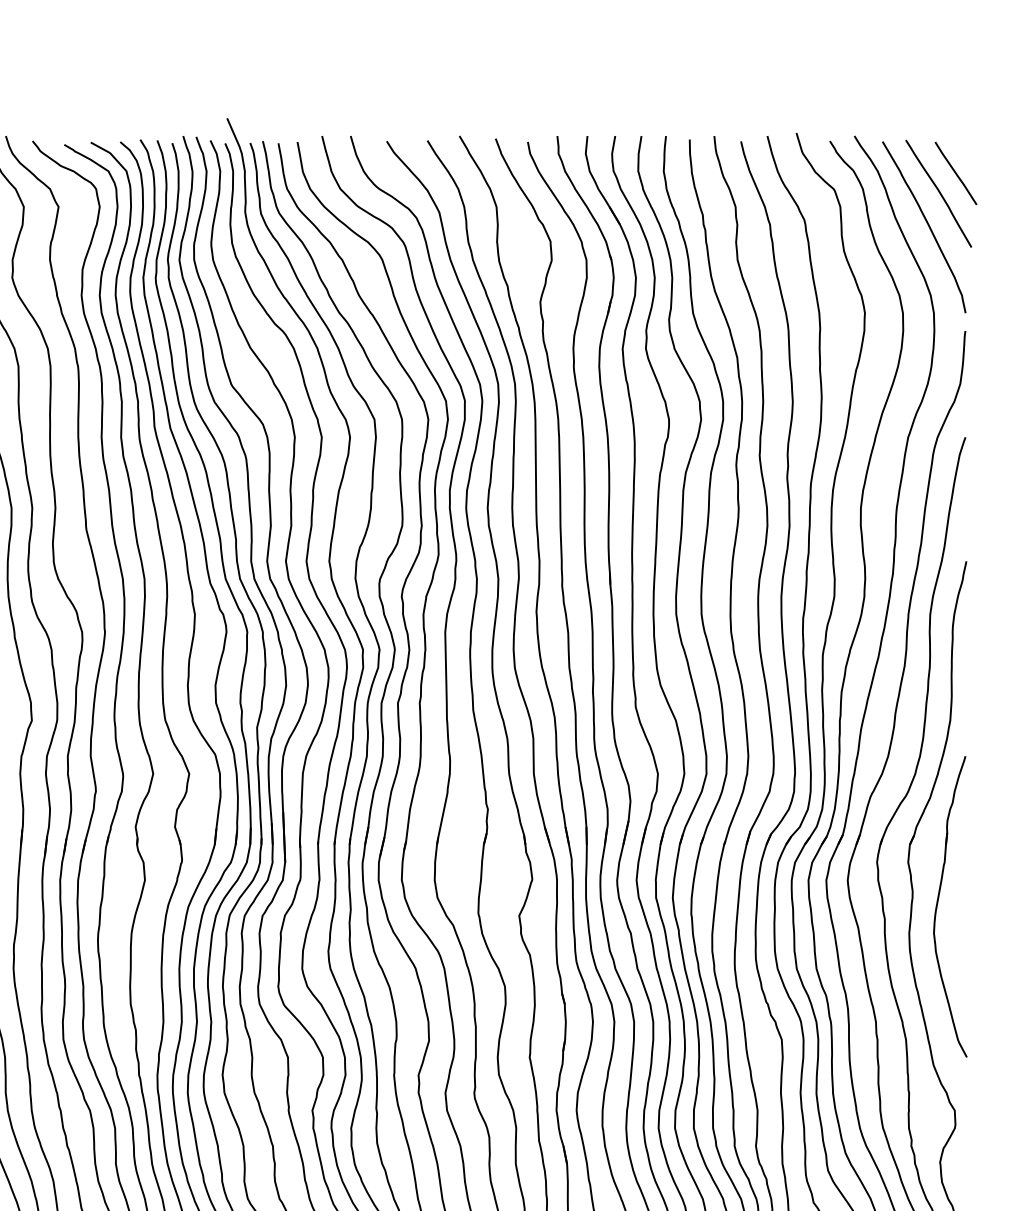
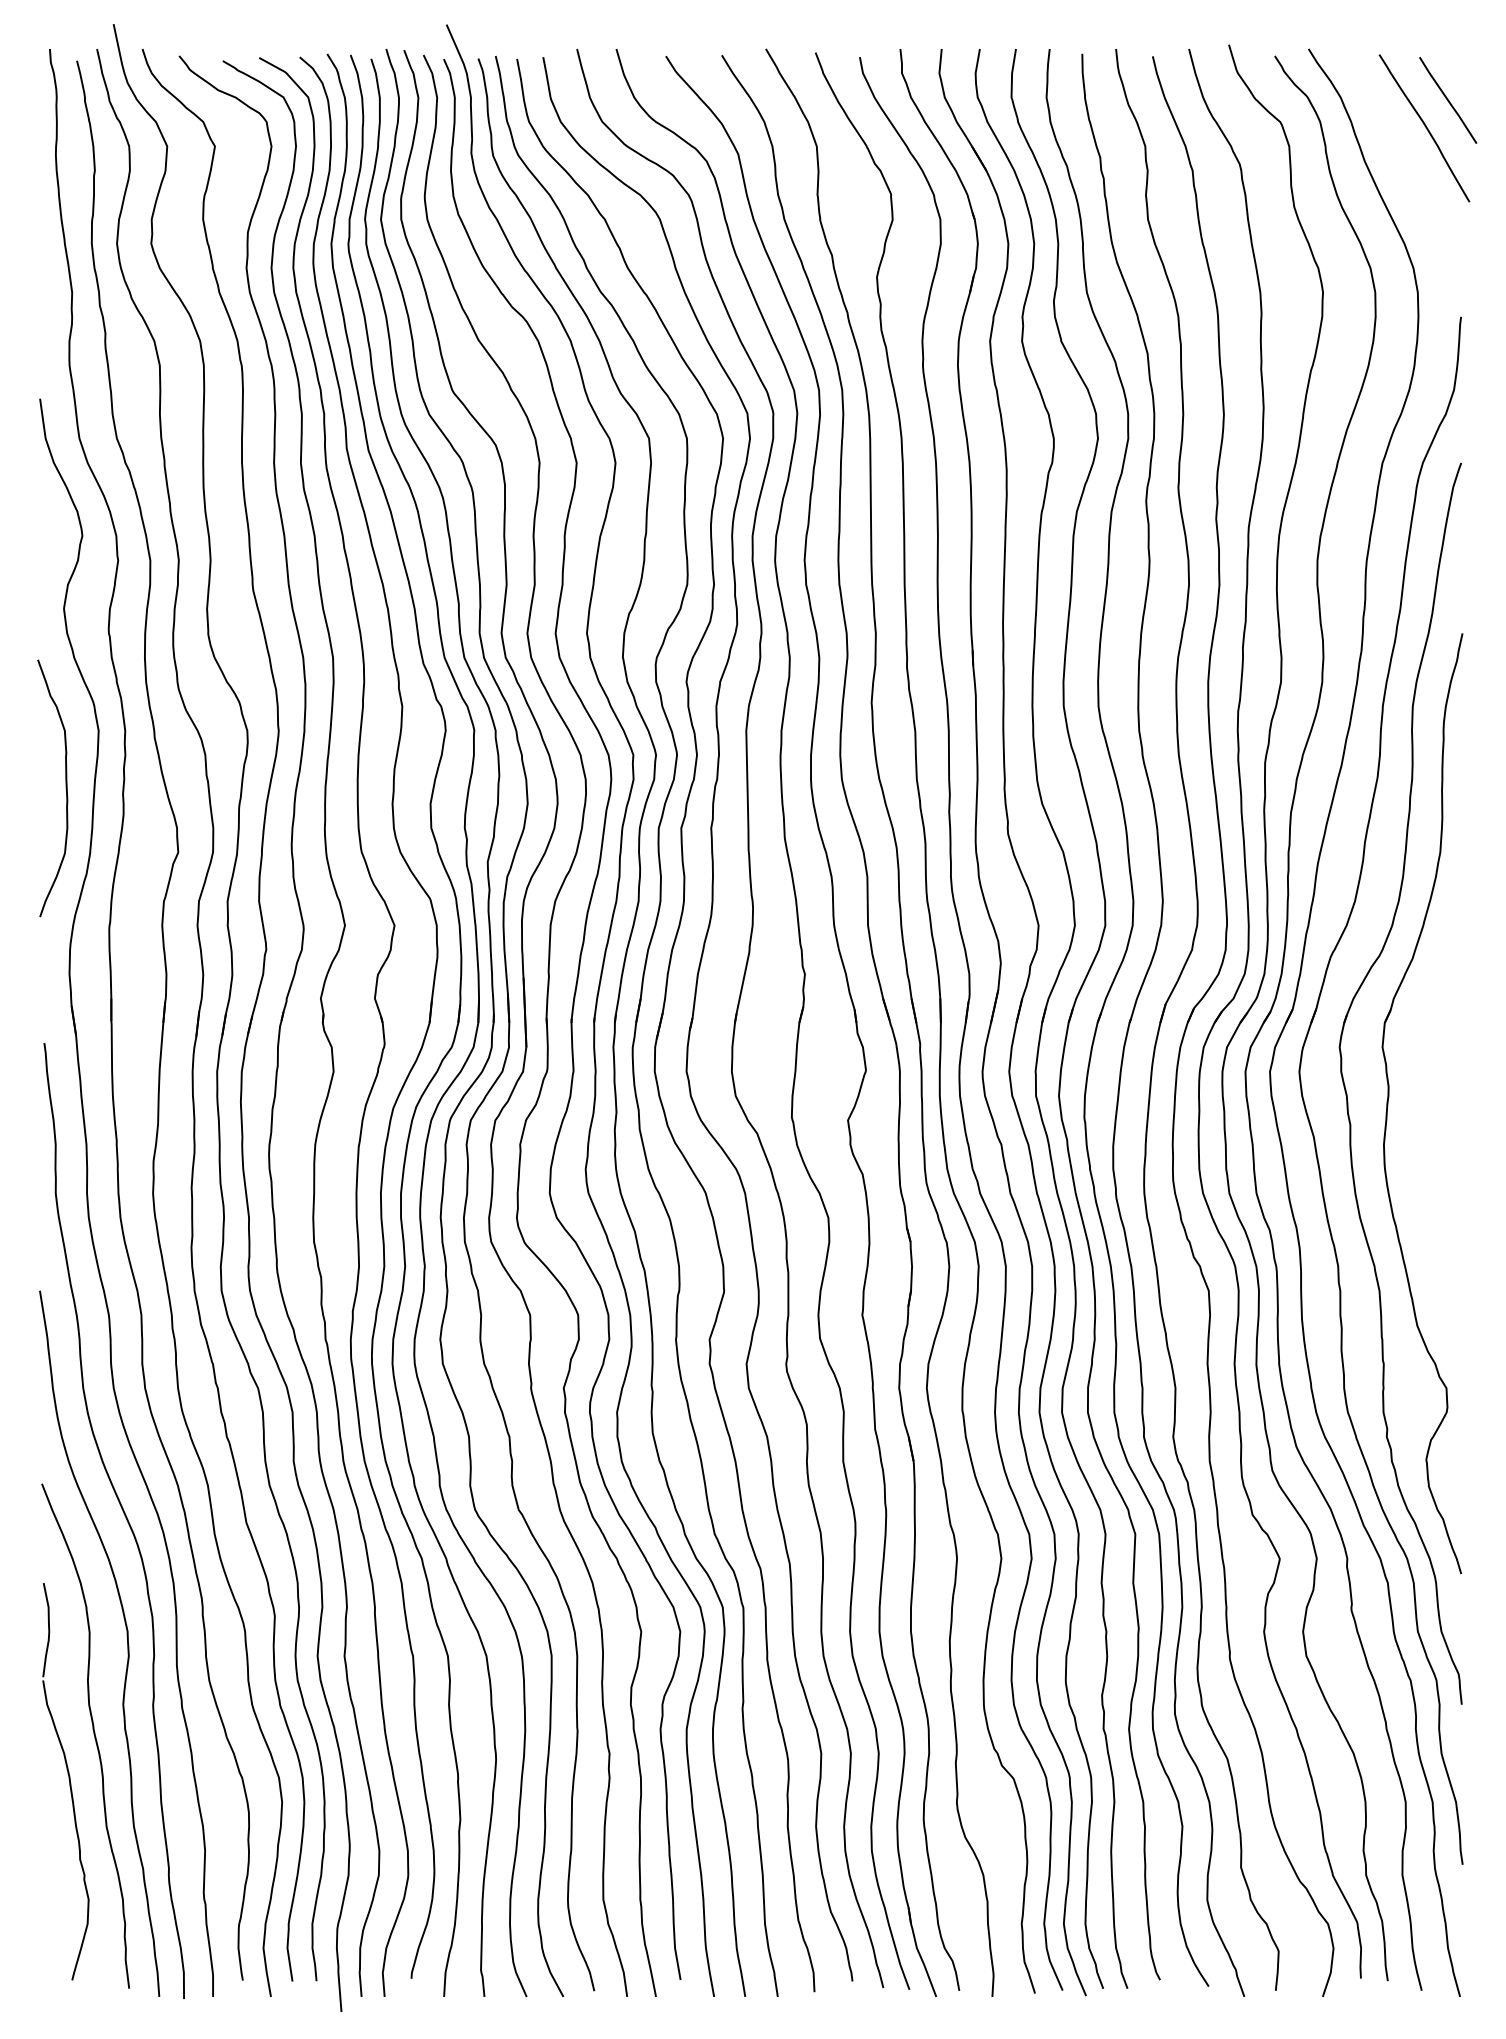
curve: (927, 225) -> (1409, 171), removed
part: (938, 904) -> (1423, 1104), removed

